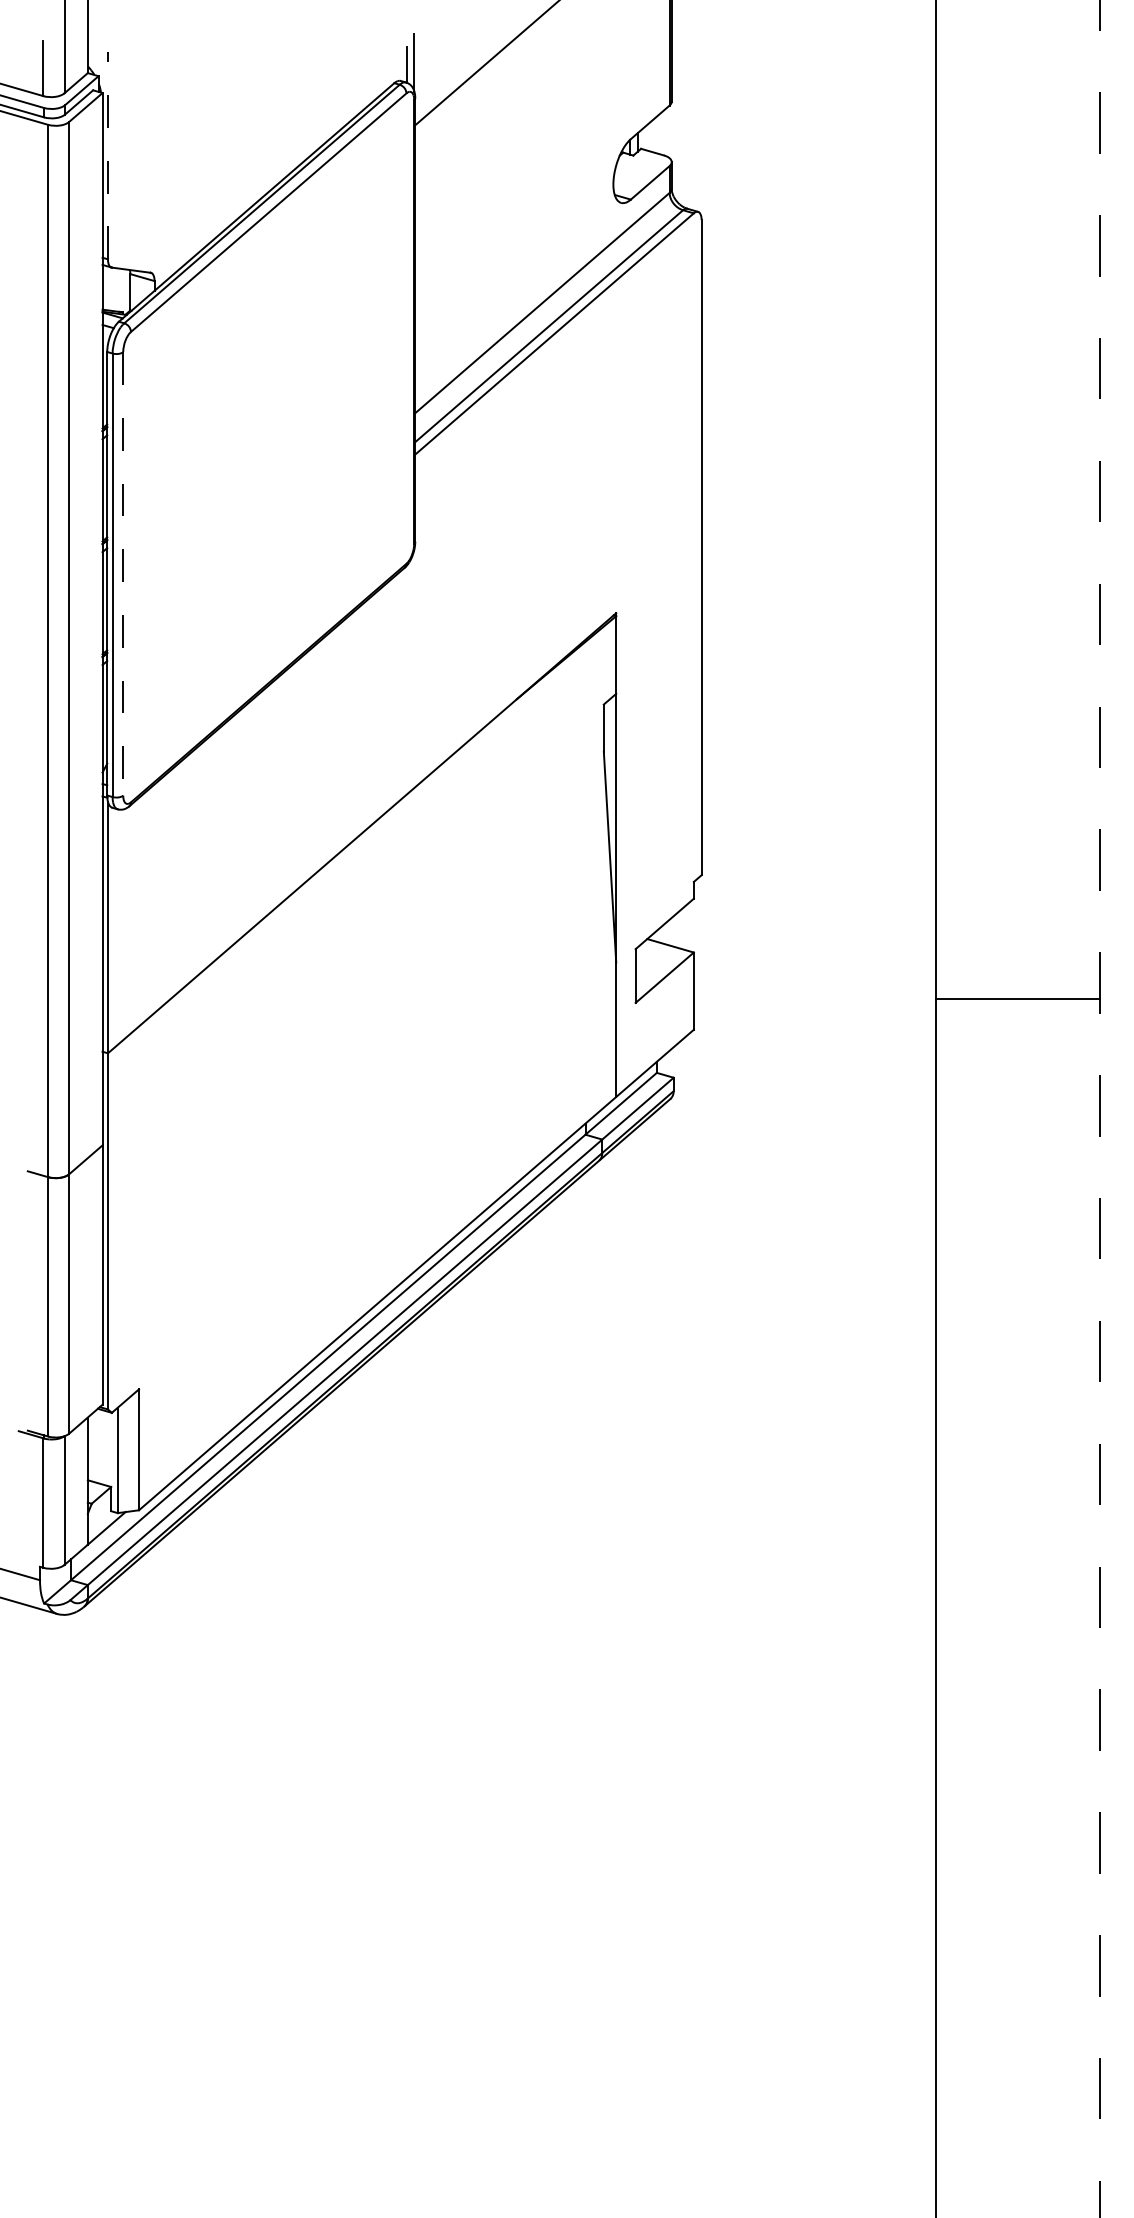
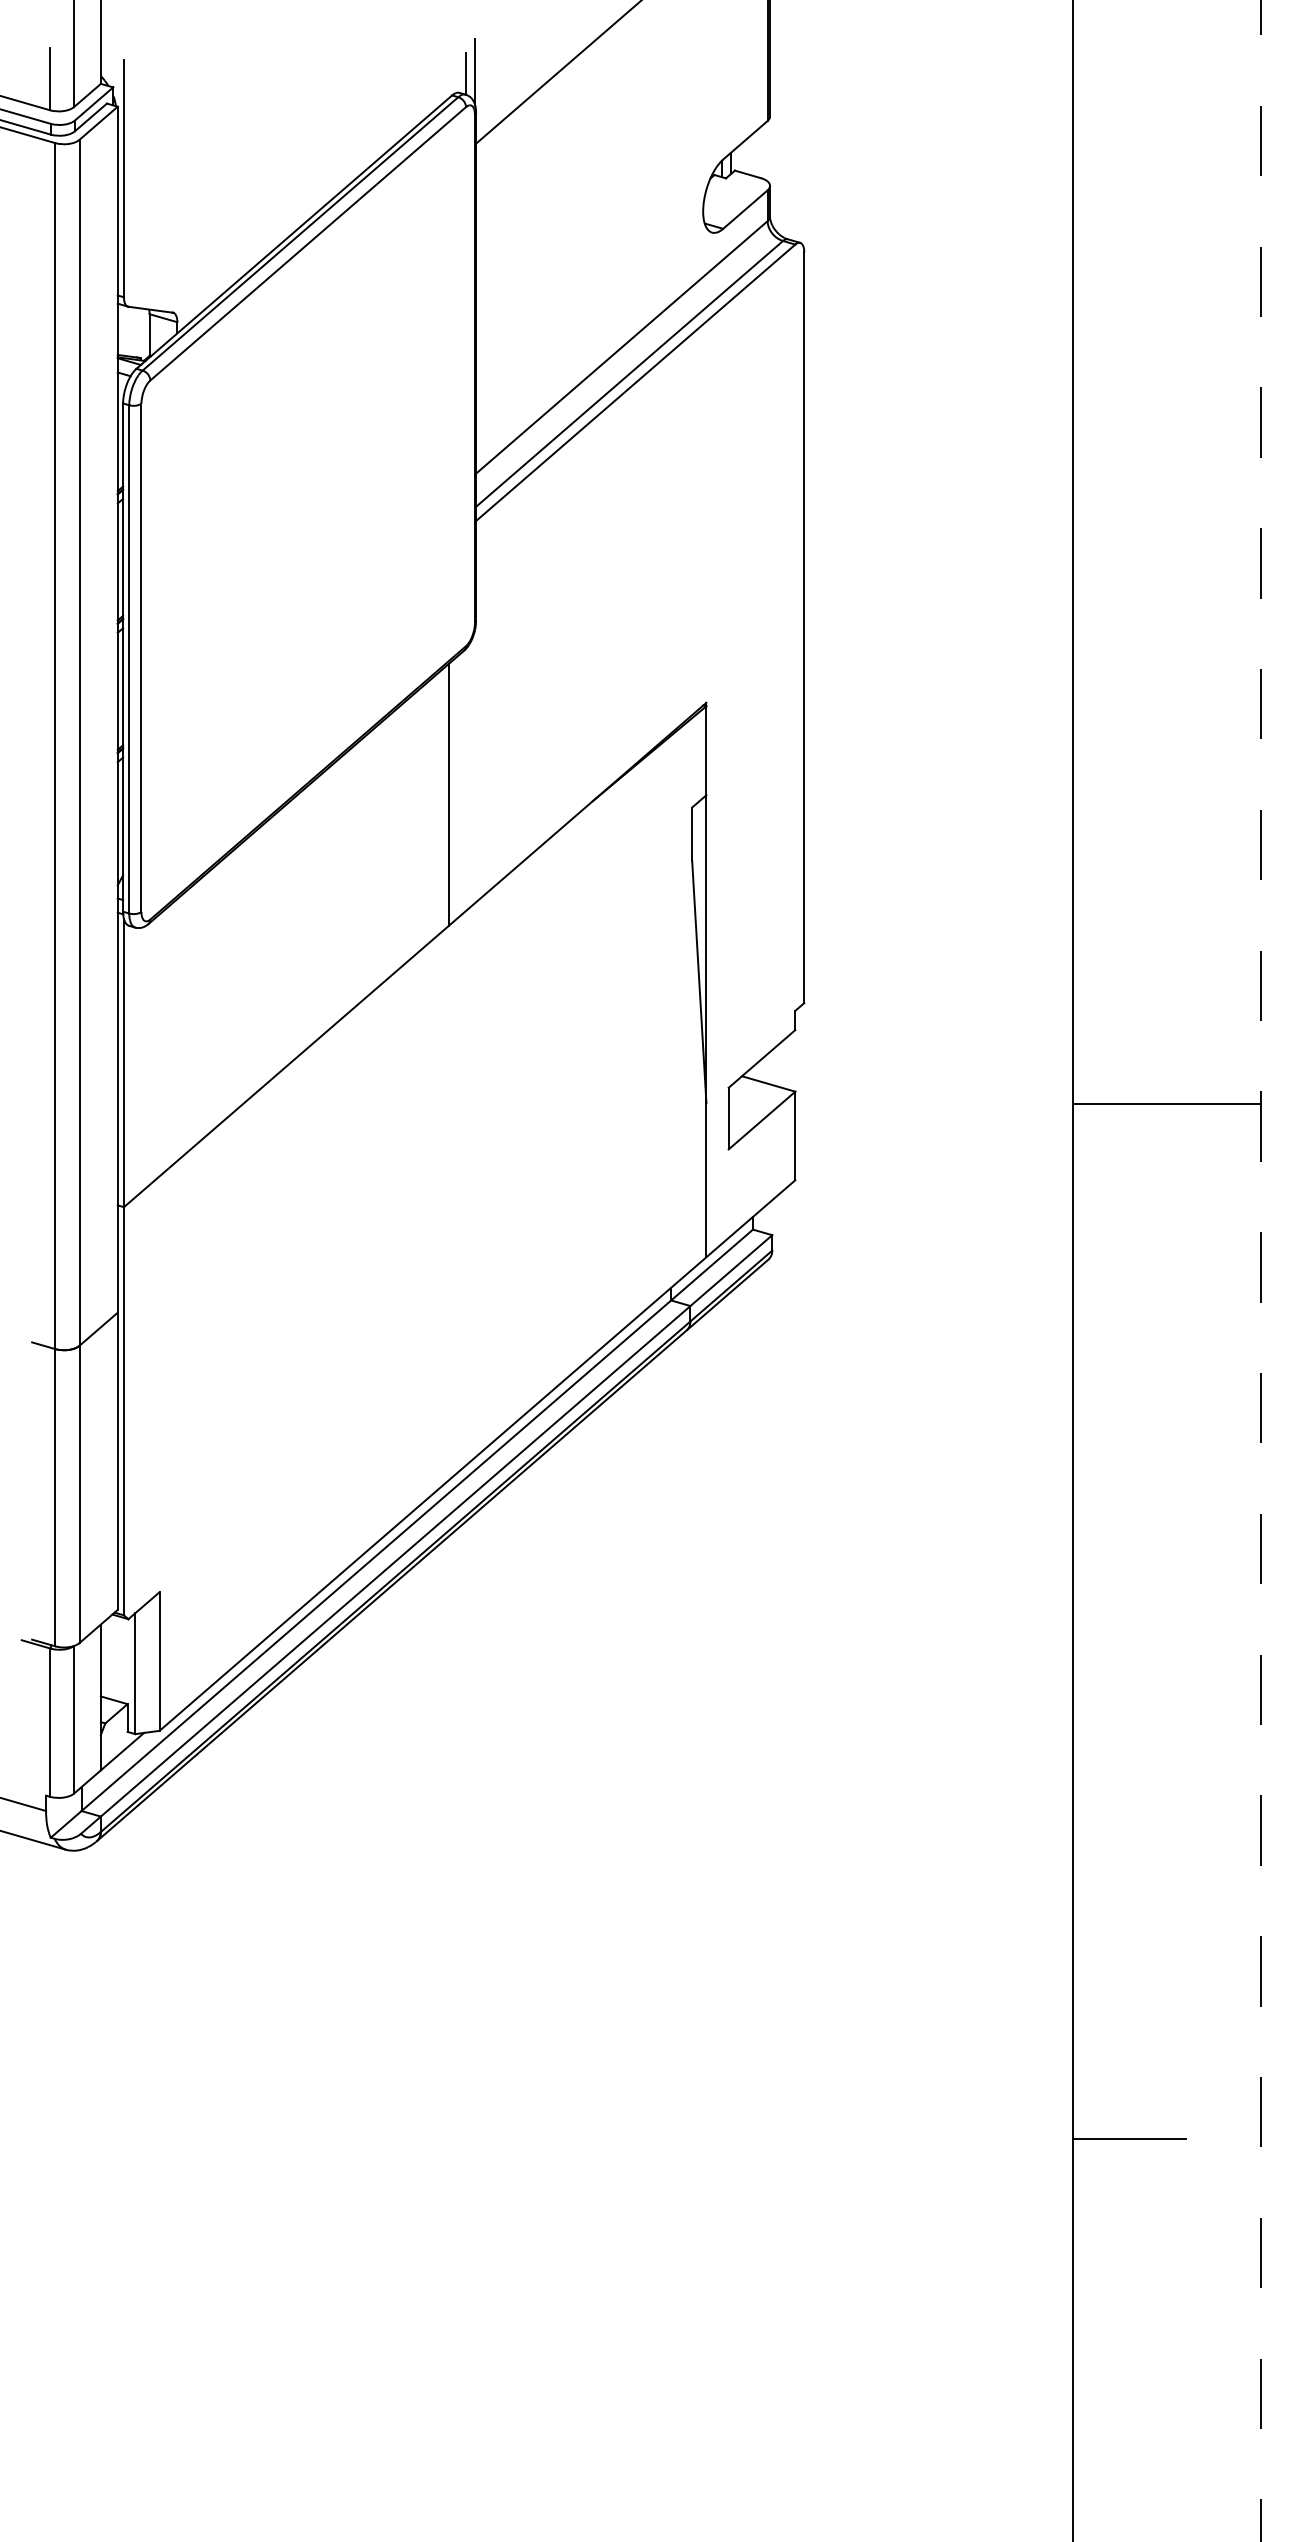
line: (108, 155) -> (124, 178), dashed -> solid
line: (123, 574) -> (141, 658), dashed -> solid
line: (391, 694) -> (448, 795), added
line: (1017, 998) -> (1166, 1103), moved
line: (984, 1866) -> (1128, 2139), added

